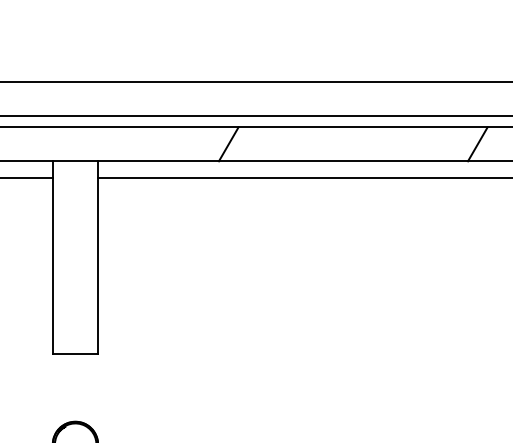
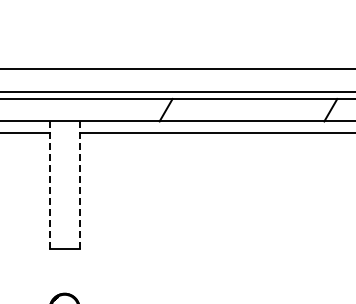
line: (52, 258) -> (49, 185), solid -> dashed
line: (97, 258) -> (79, 185), solid -> dashed

